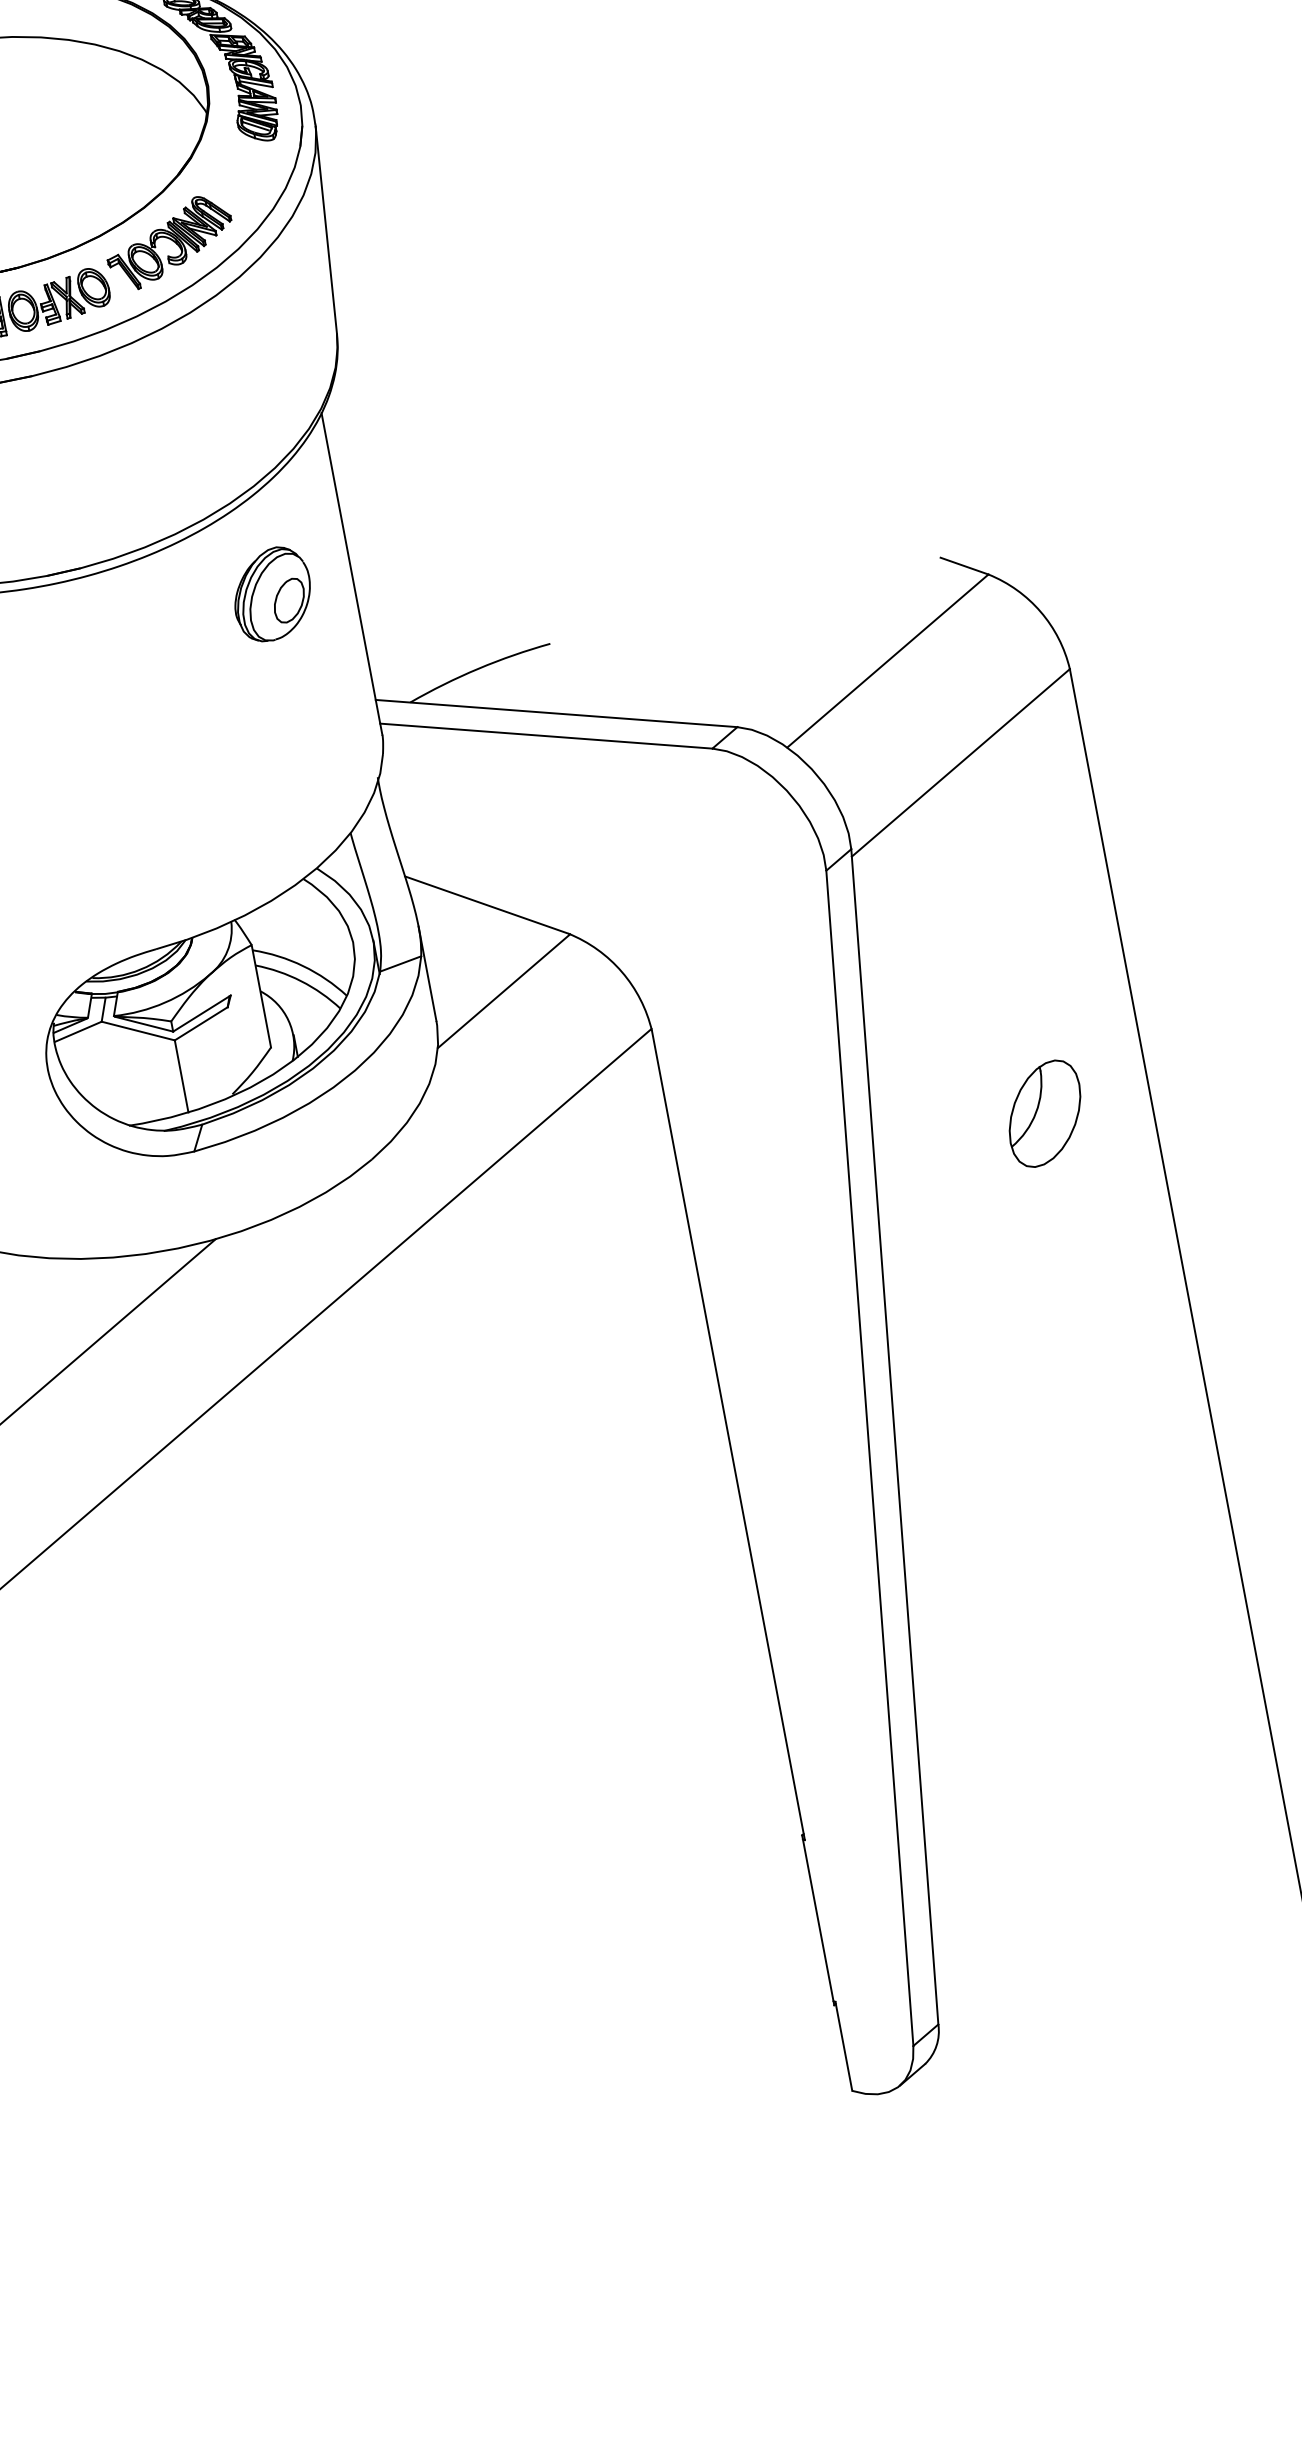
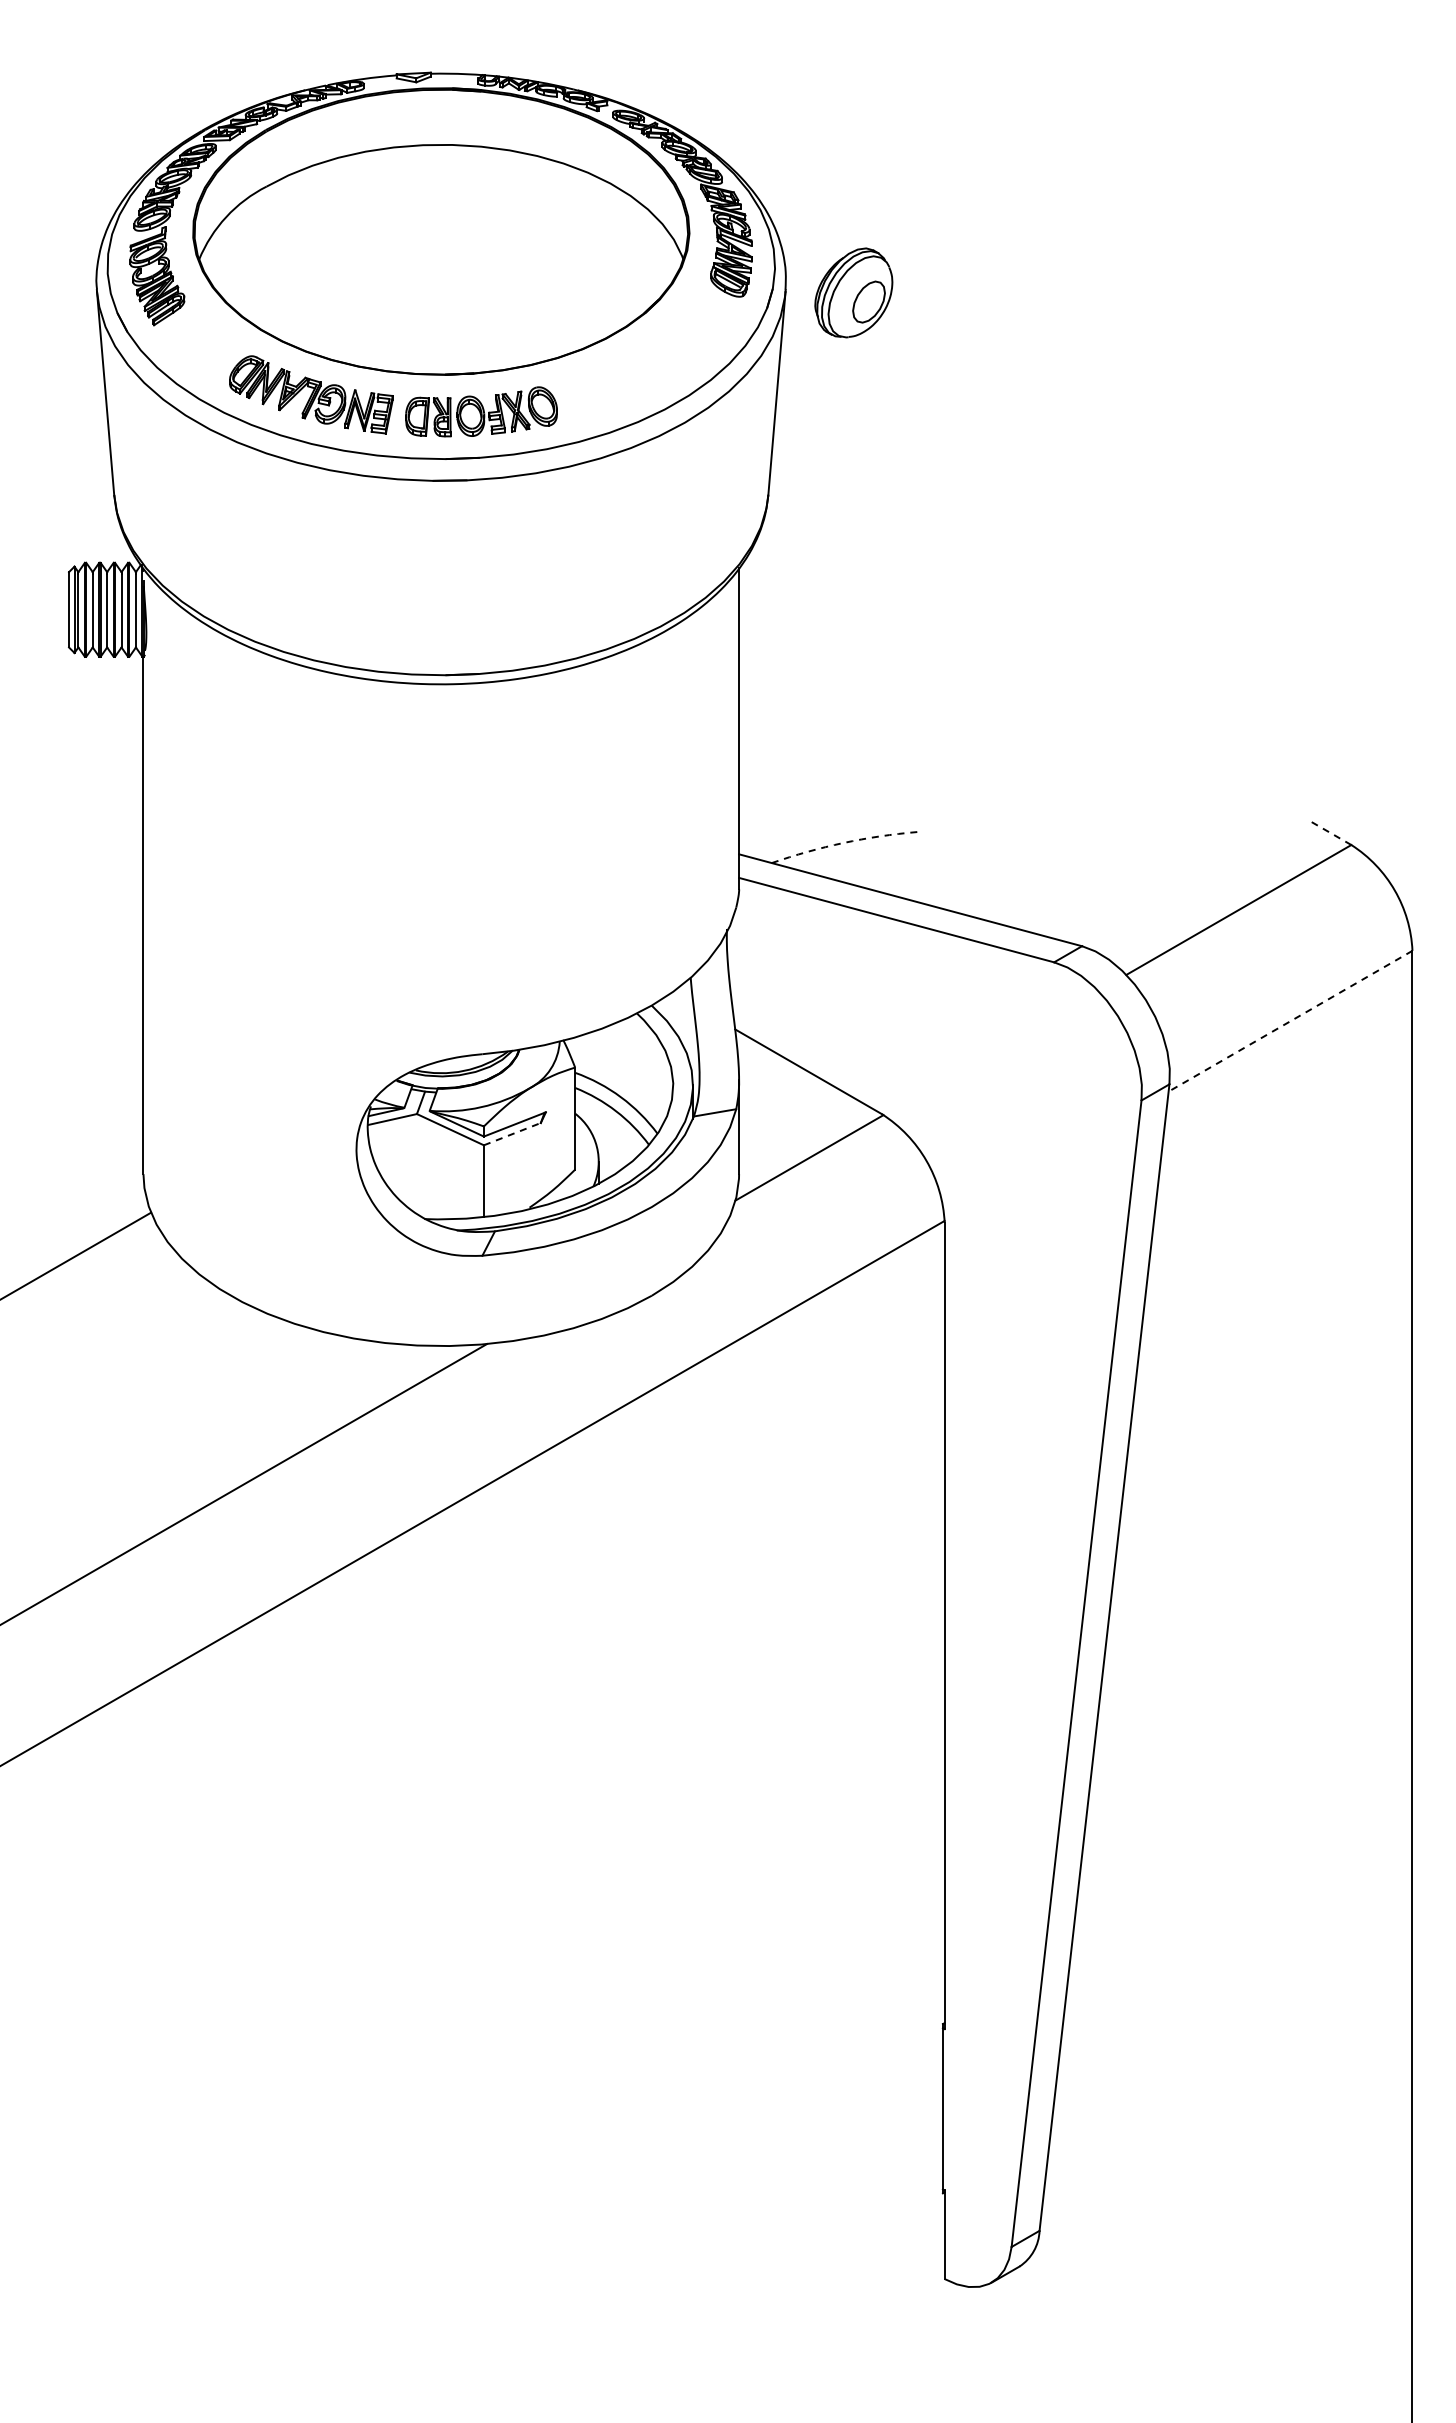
part: (170, 242) -> (624, 376), removed
line: (964, 566) -> (1329, 832), solid -> dashed
part: (271, 593) -> (853, 292), moved
arc: (478, 668) -> (843, 842), solid -> dashed
line: (960, 763) -> (1290, 1021), solid -> dashed
line: (201, 1024) -> (512, 1134), solid -> dashed
part: (1044, 1113) -> (1307, 1373), removed

